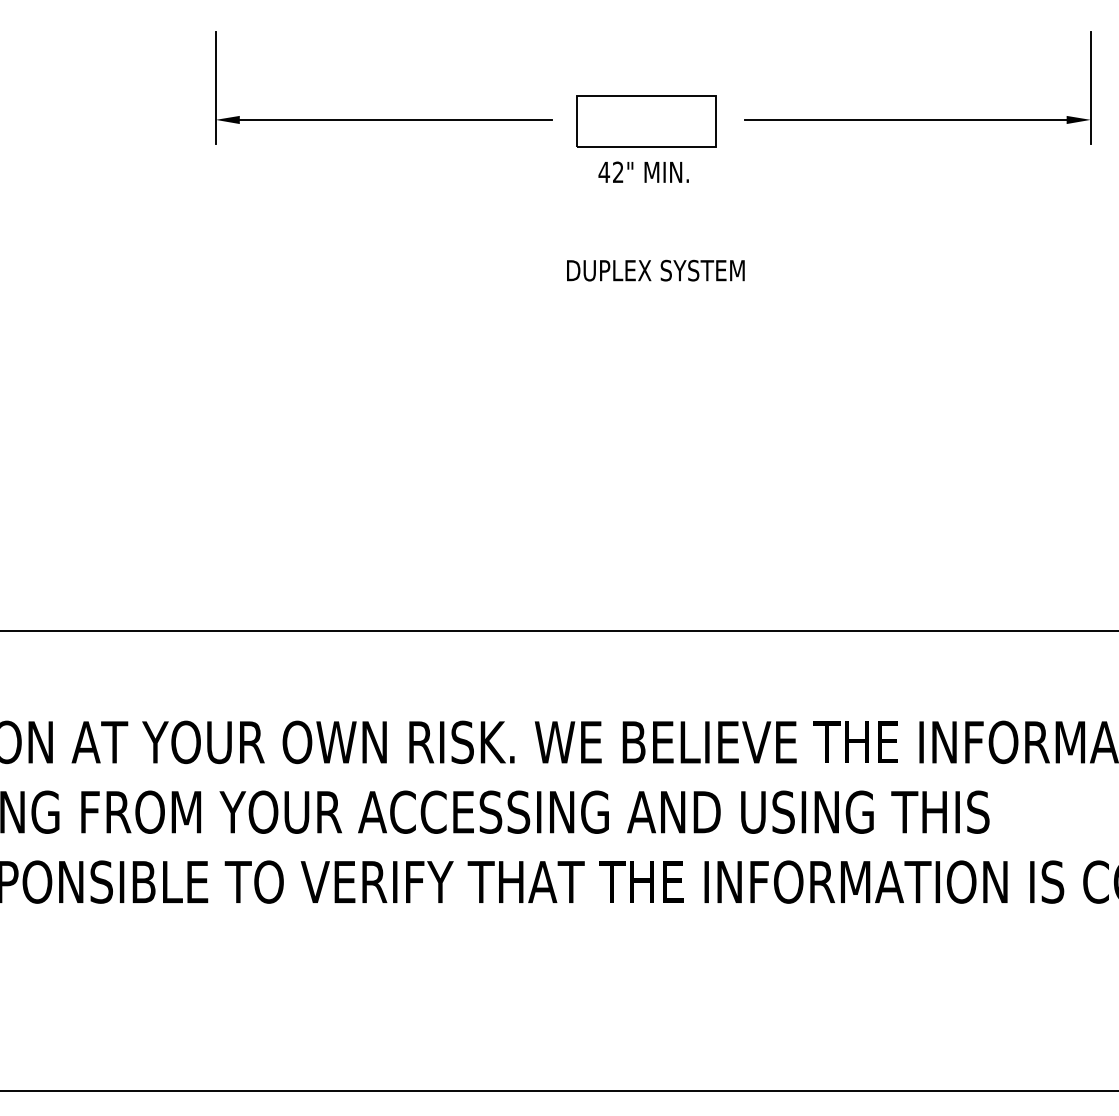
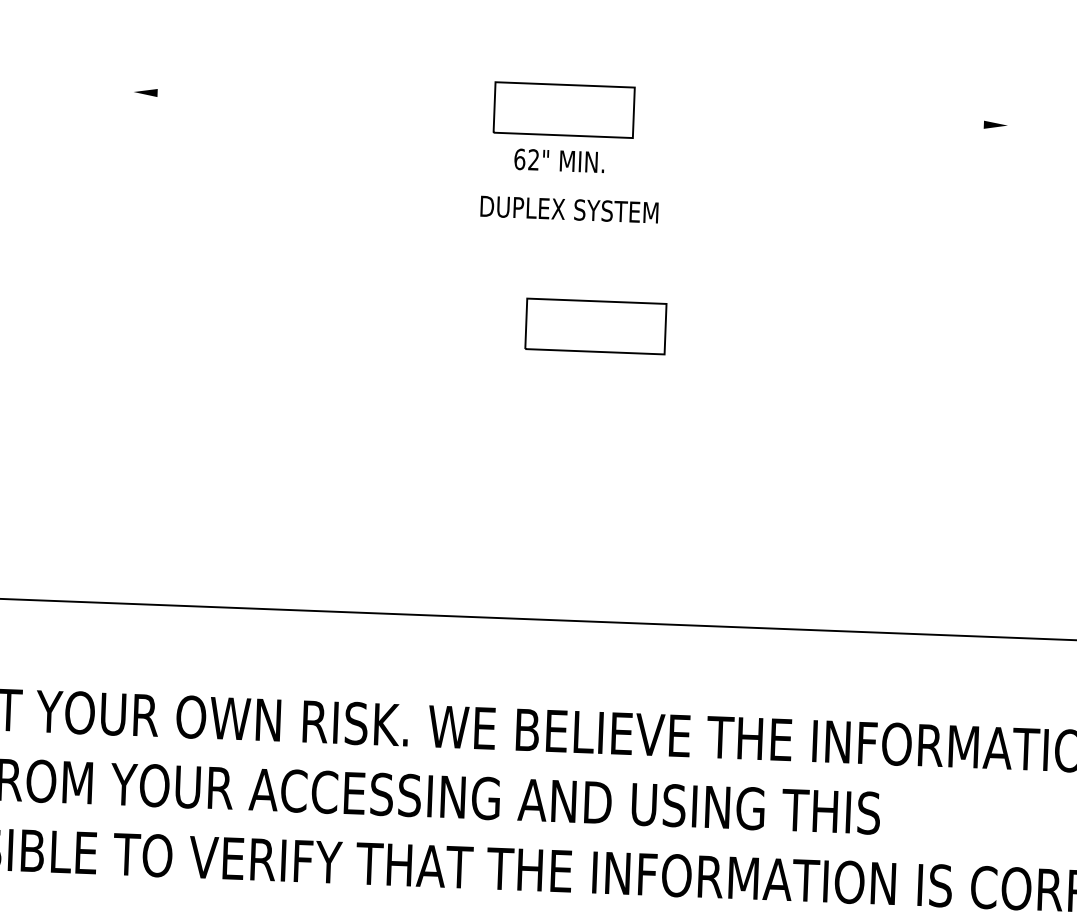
line: (215, 88) -> (134, 60), removed
line: (1090, 88) -> (1008, 94), removed
line: (395, 119) -> (313, 98), removed
line: (905, 119) -> (822, 118), removed
text: (604, 172) -> (520, 159), 42" -> 62"
text: (655, 270) -> (569, 209), moved
part: (686, 336) -> (595, 326), added

